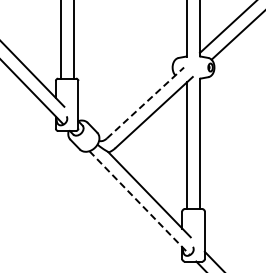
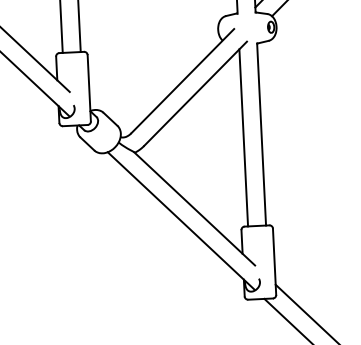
line: (145, 102) -> (182, 80), dashed -> solid
line: (139, 202) -> (181, 220), dashed -> solid

